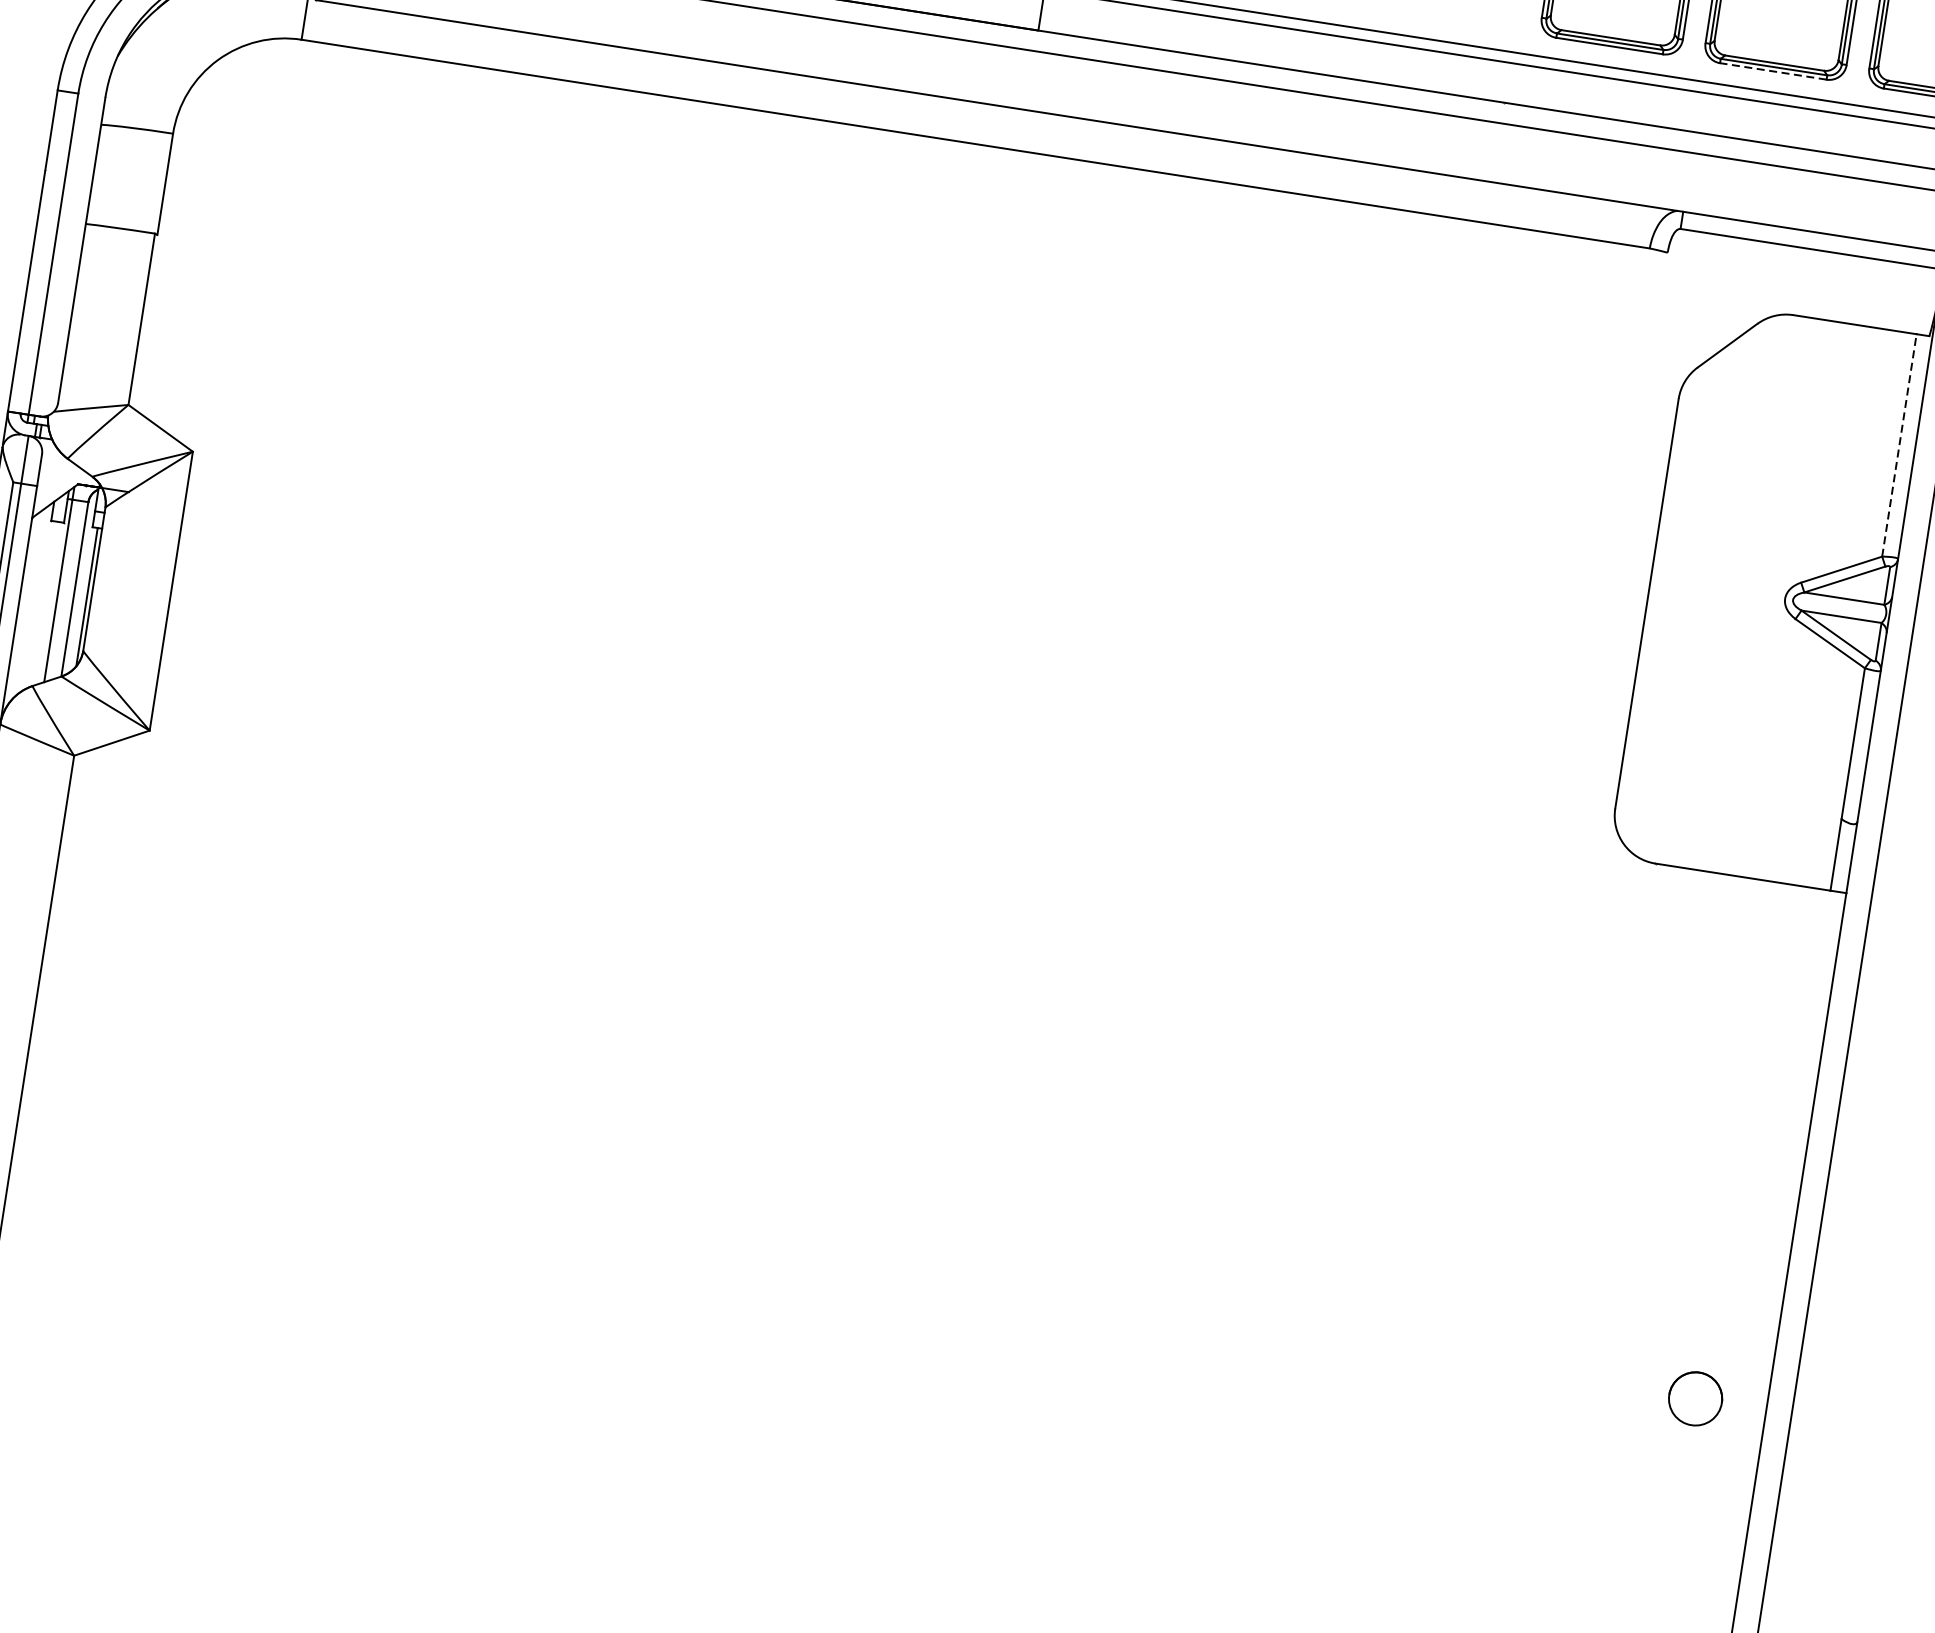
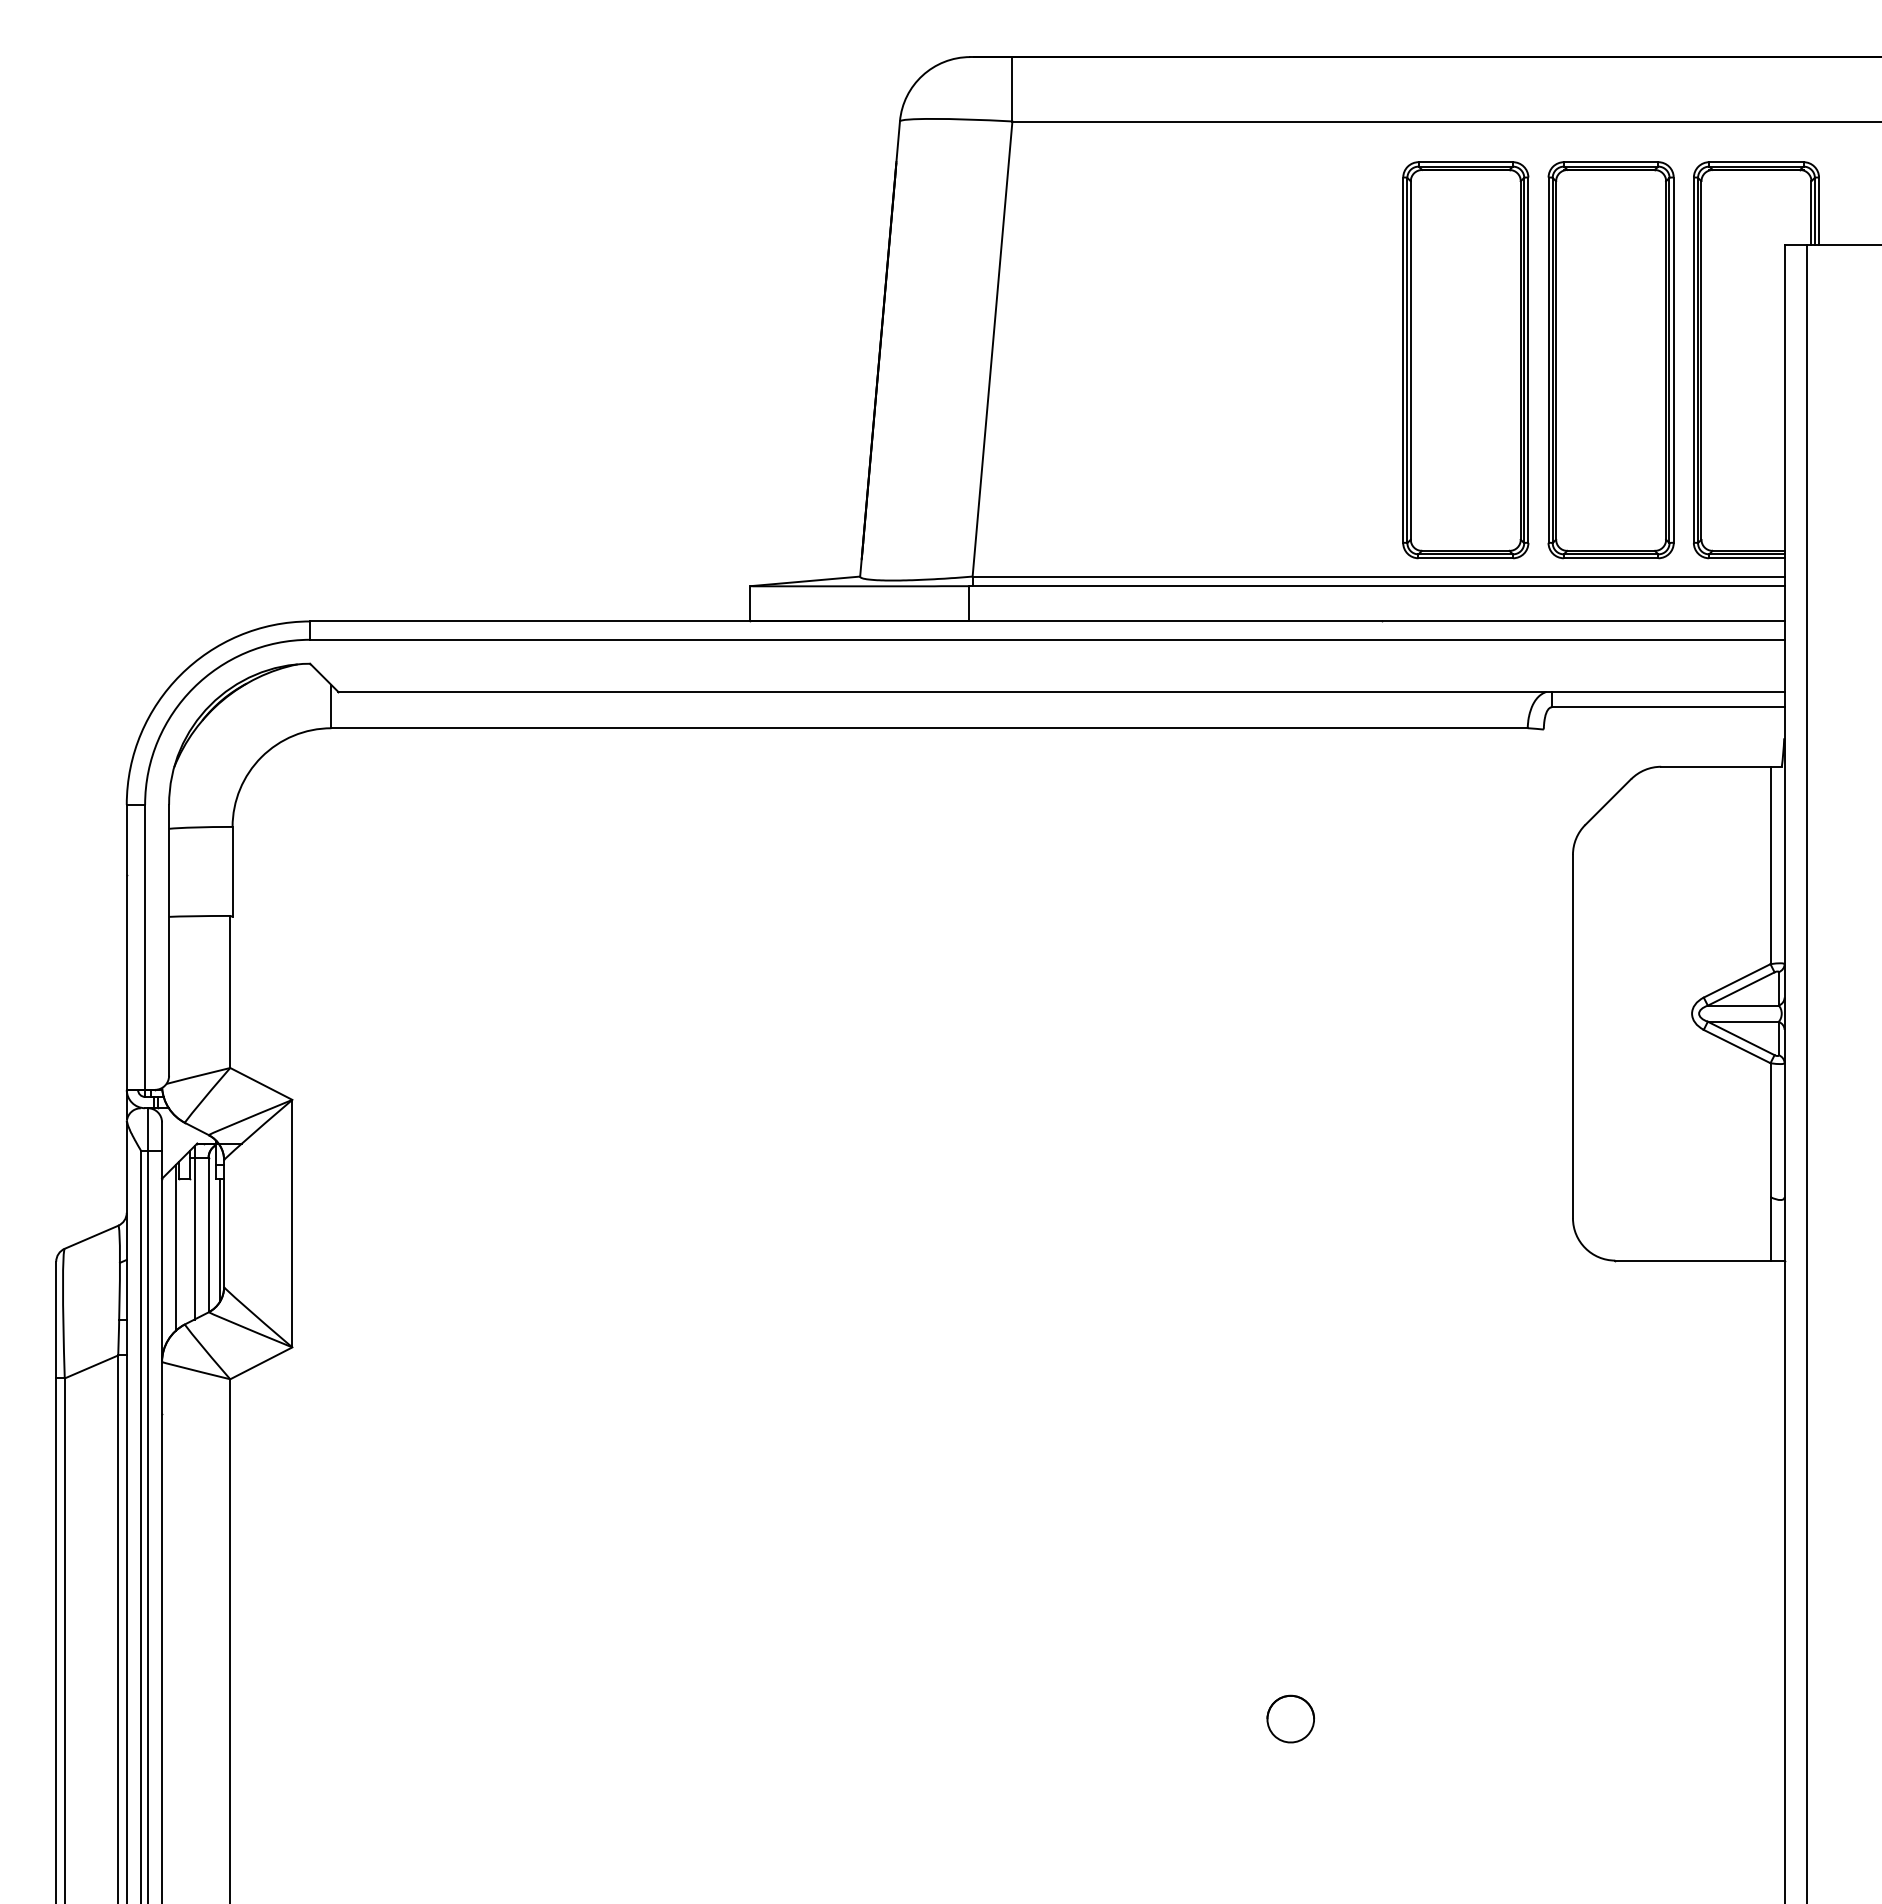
line: (1772, 71) -> (1610, 558), dashed -> solid
line: (1899, 445) -> (1770, 865), dashed -> solid
line: (36, 597) -> (176, 1247), added
part: (1695, 1398) -> (1290, 1718), moved

